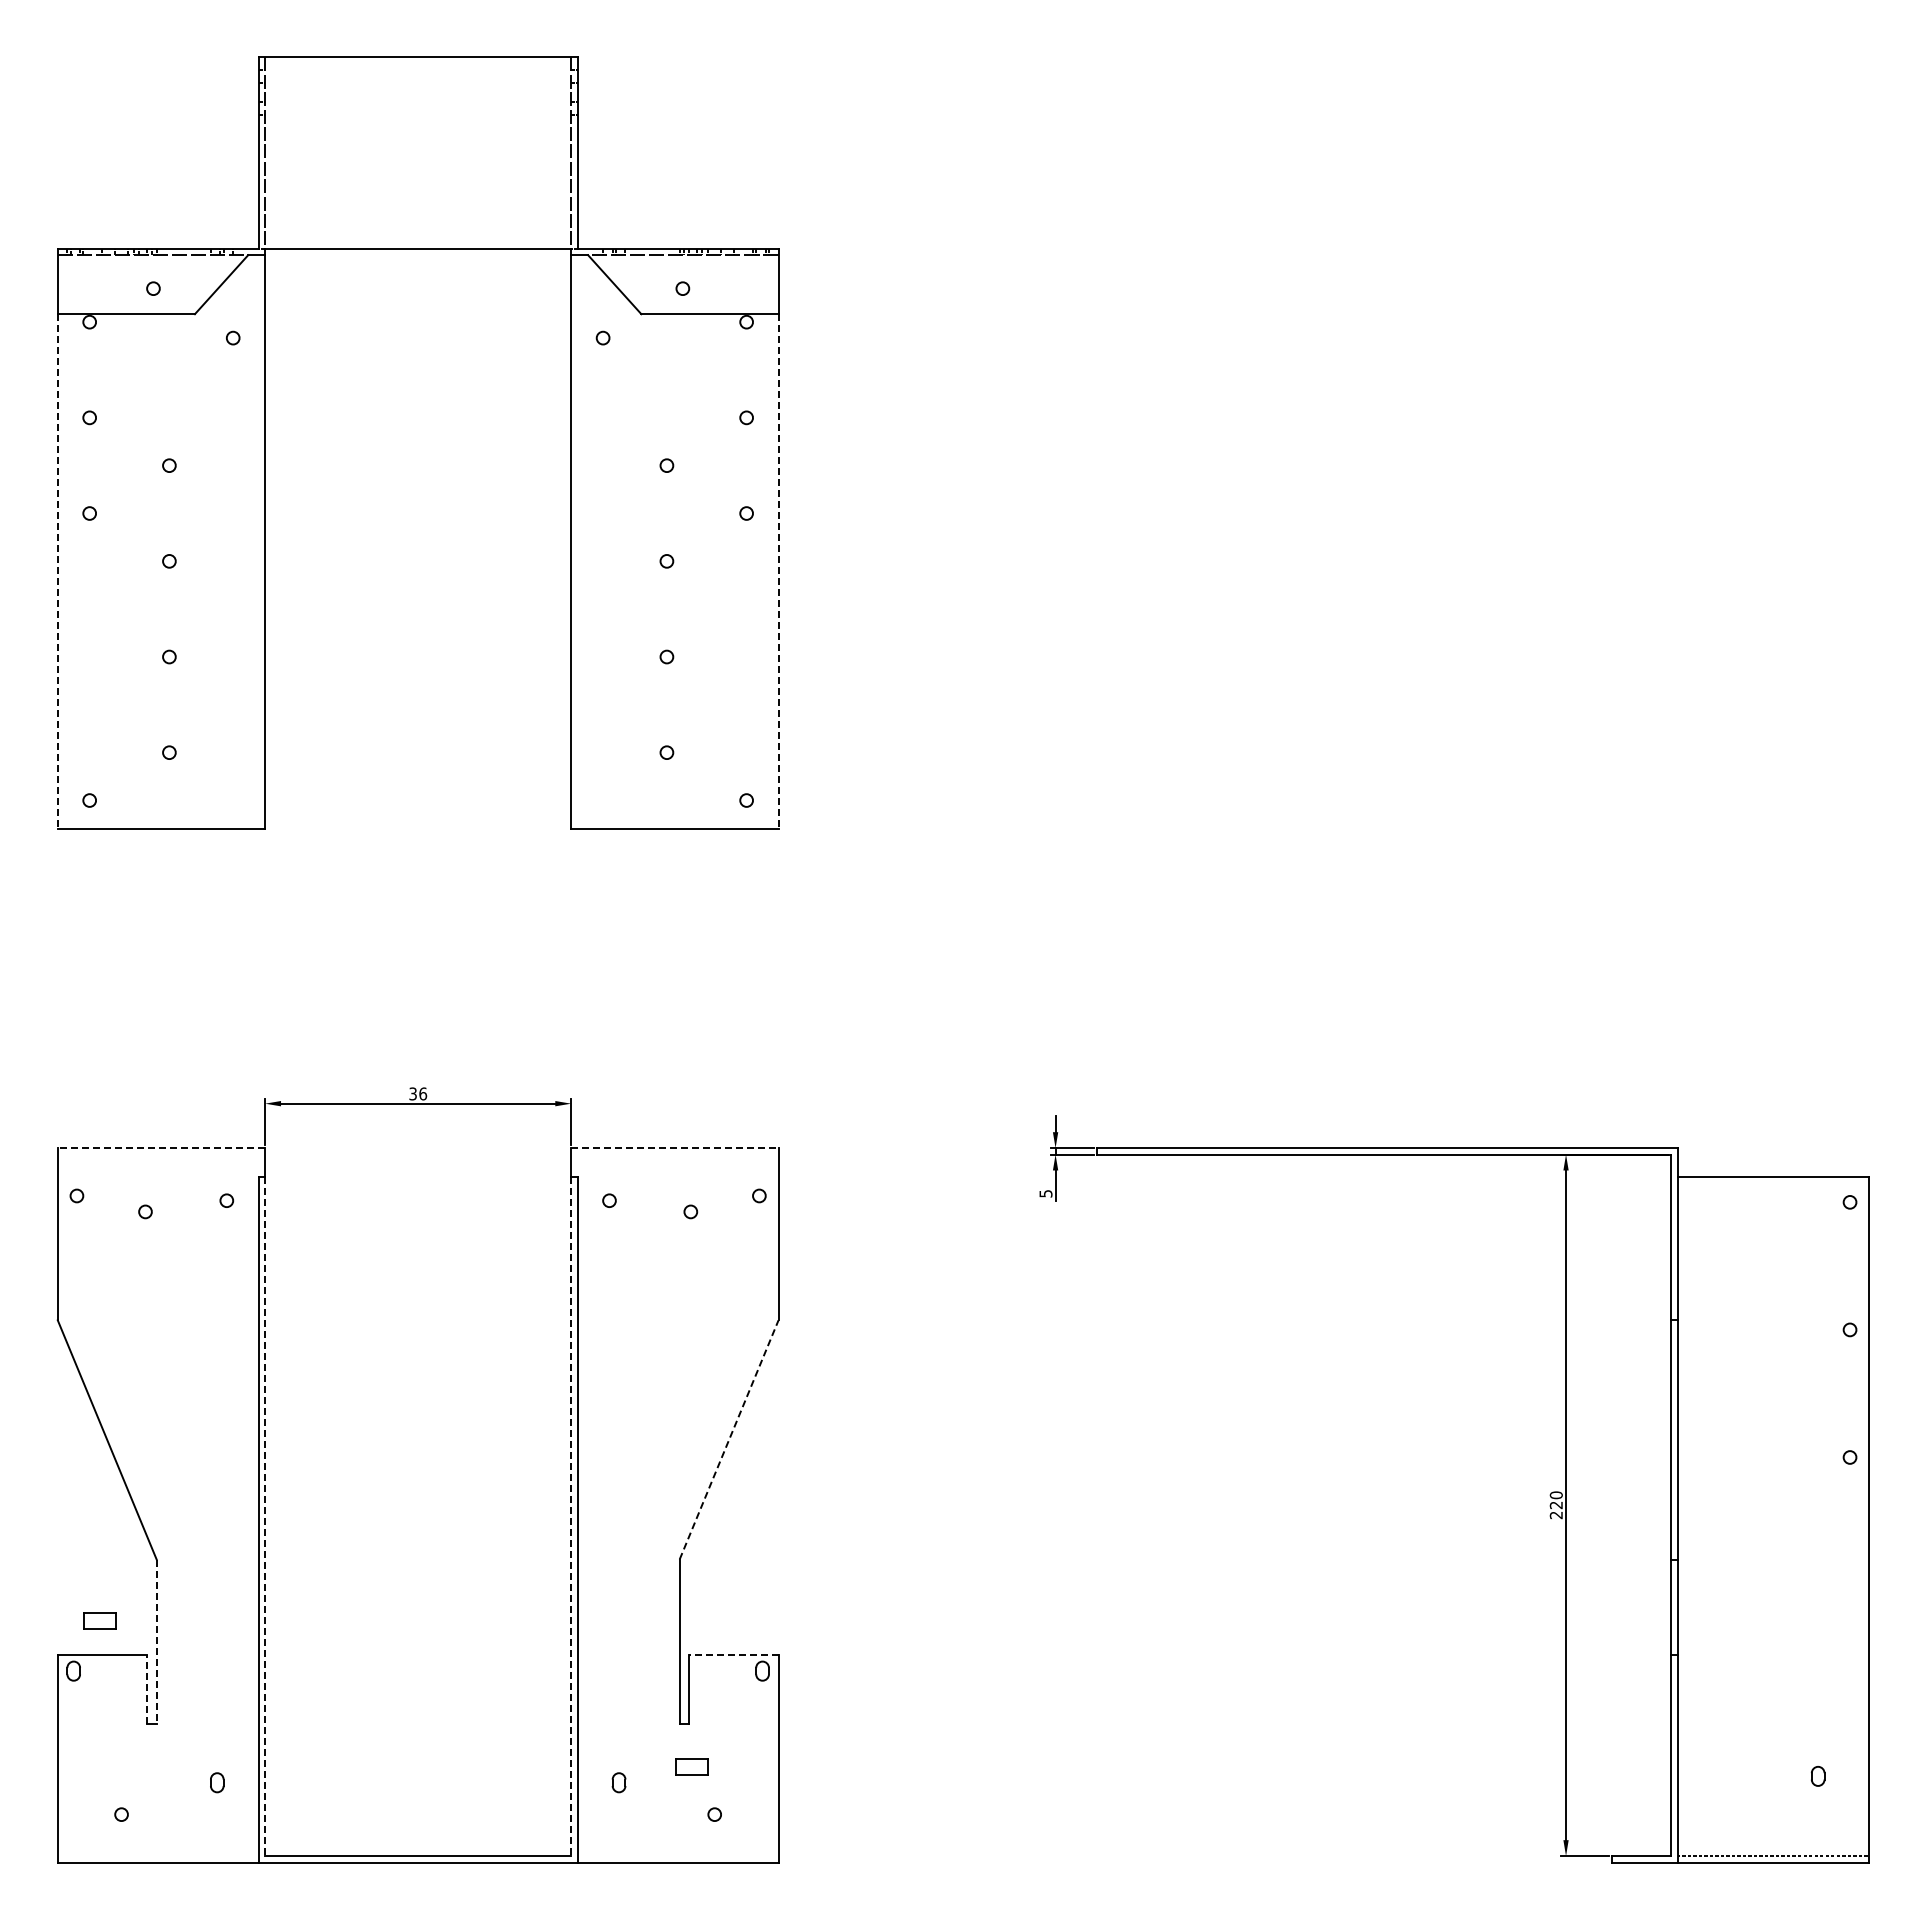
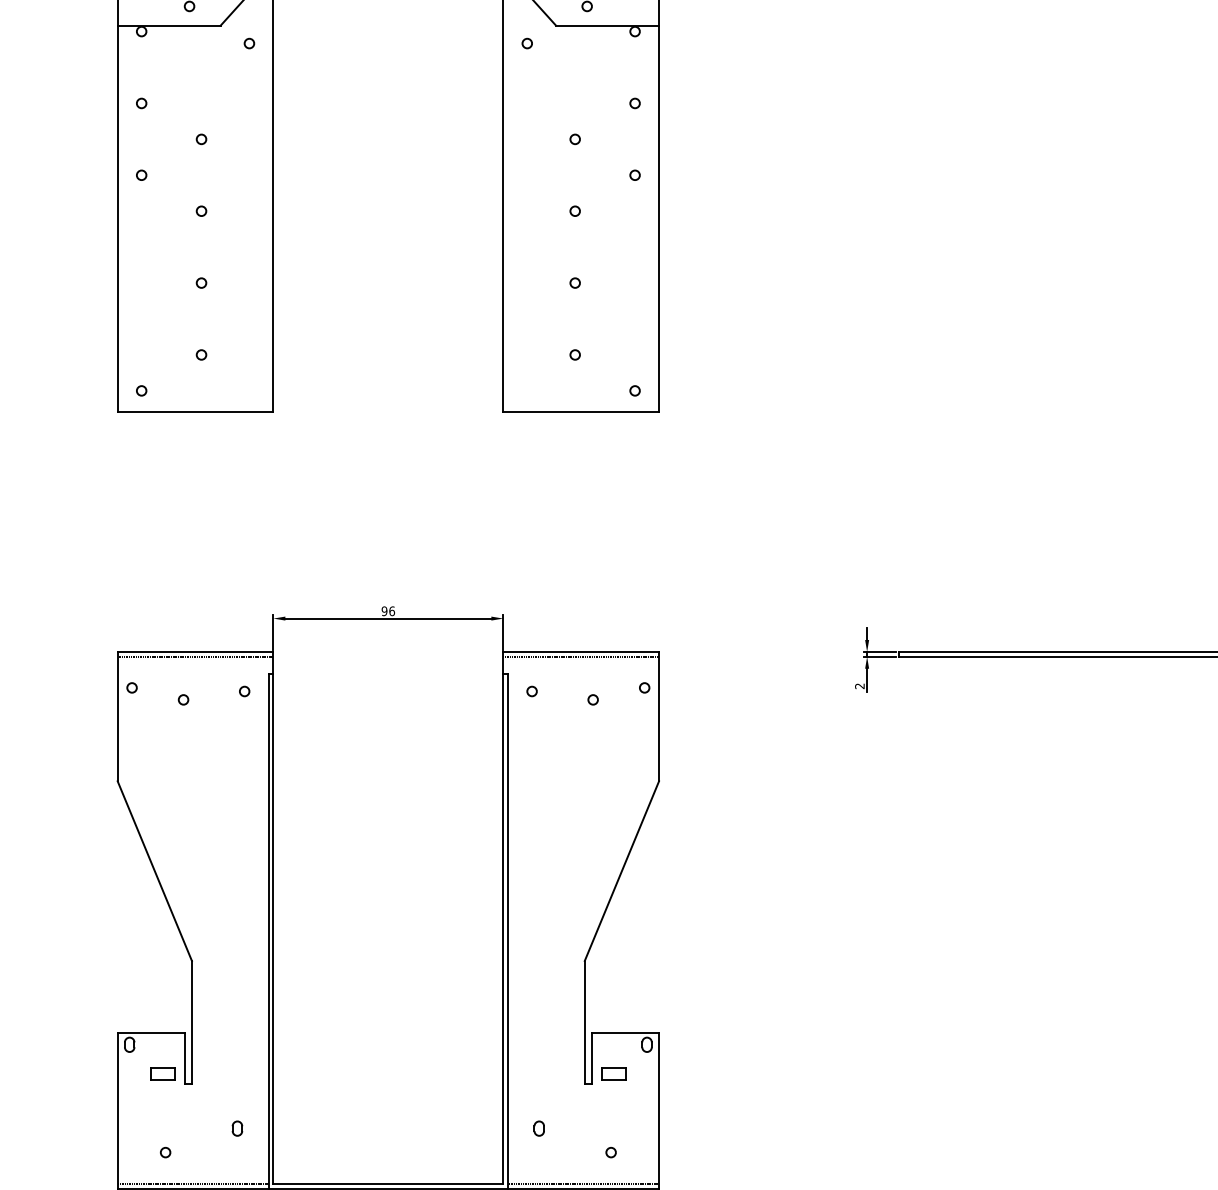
line: (57, 571) -> (117, 218), dashed -> solid
line: (778, 571) -> (659, 218), dashed -> solid
text: (412, 1093) -> (384, 610), 36 -> 96
line: (161, 1148) -> (195, 652), dashed -> solid
line: (674, 1148) -> (580, 652), dashed -> solid
line: (161, 1154) -> (195, 656), added
line: (674, 1154) -> (580, 656), added
text: (1045, 1193) -> (859, 686), 5 -> 2
line: (729, 1439) -> (622, 870), dashed -> solid
line: (265, 1516) -> (273, 928), dashed -> solid
line: (571, 1516) -> (503, 928), dashed -> solid
part: (99, 1620) -> (162, 1072), moved
line: (156, 1642) -> (191, 1023), dashed -> solid
line: (733, 1655) -> (625, 1033), dashed -> solid
line: (147, 1688) -> (185, 1057), dashed -> solid
part: (691, 1766) -> (613, 1072), moved
line: (157, 1856) -> (192, 1184), added
line: (677, 1856) -> (583, 1184), added

